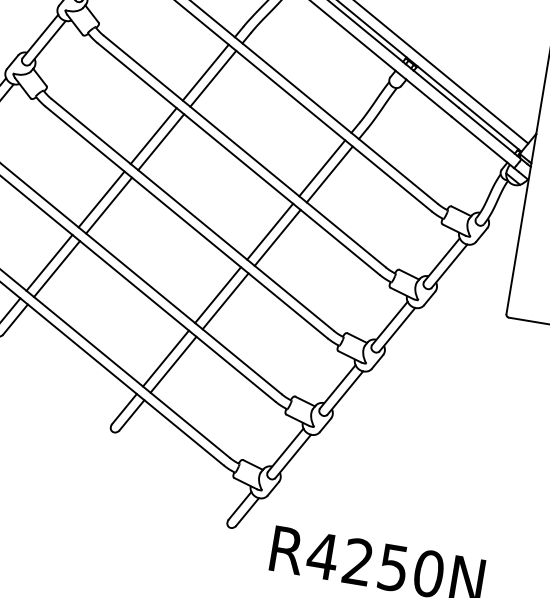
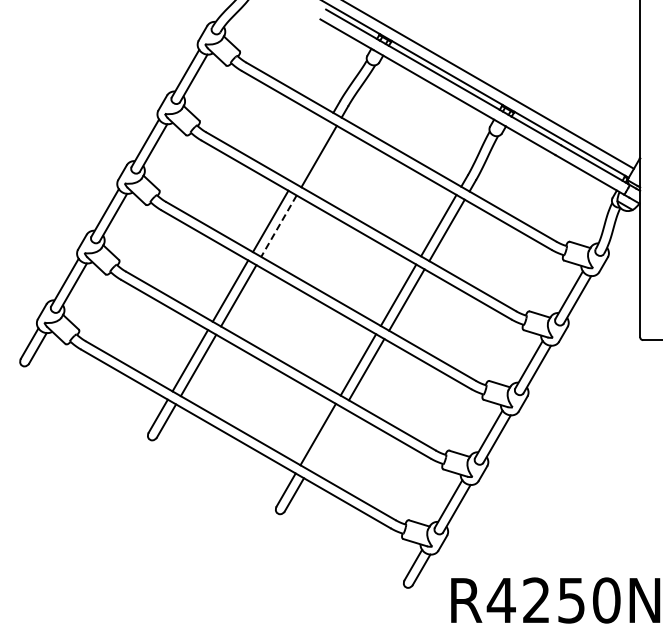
line: (205, 72) -> (310, 151), removed
line: (160, 142) -> (278, 226), solid -> dashed
line: (173, 364) -> (326, 439), removed

